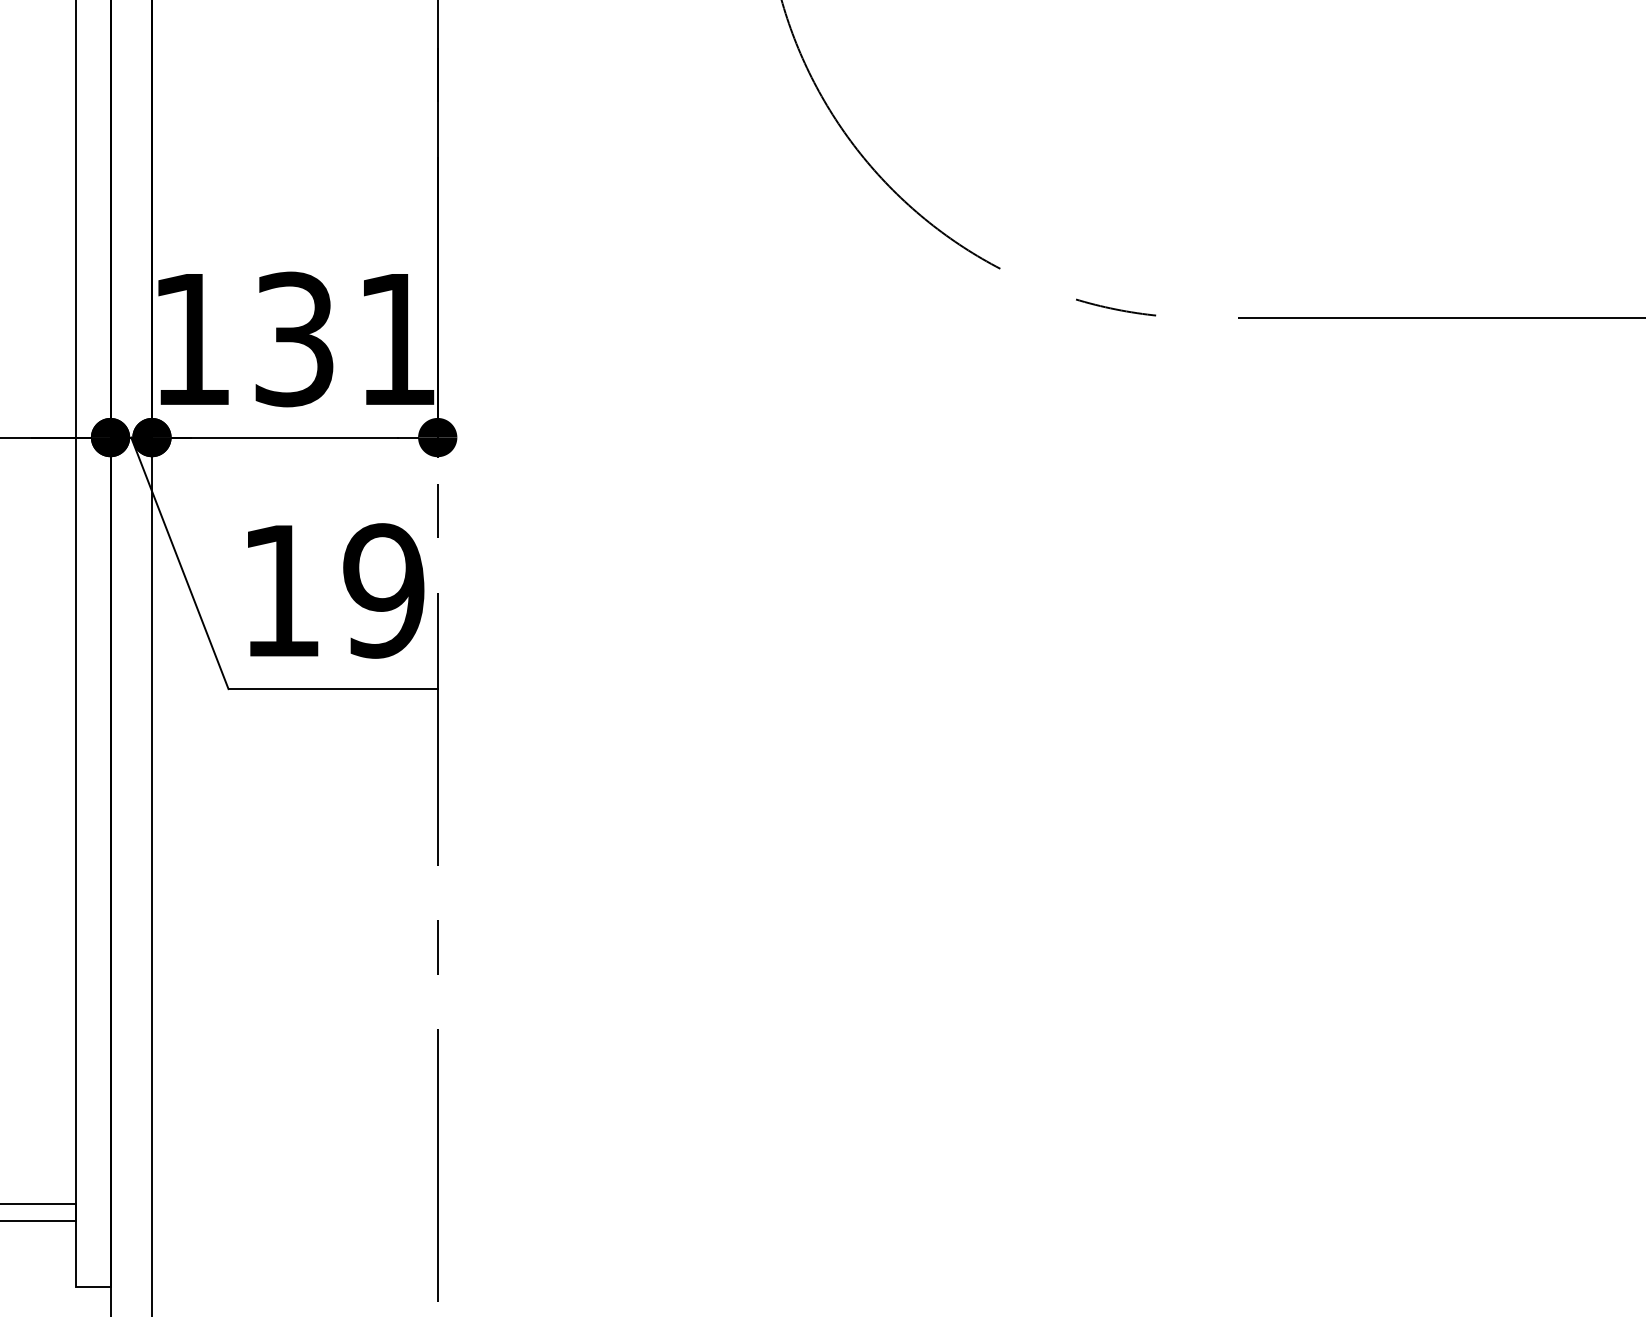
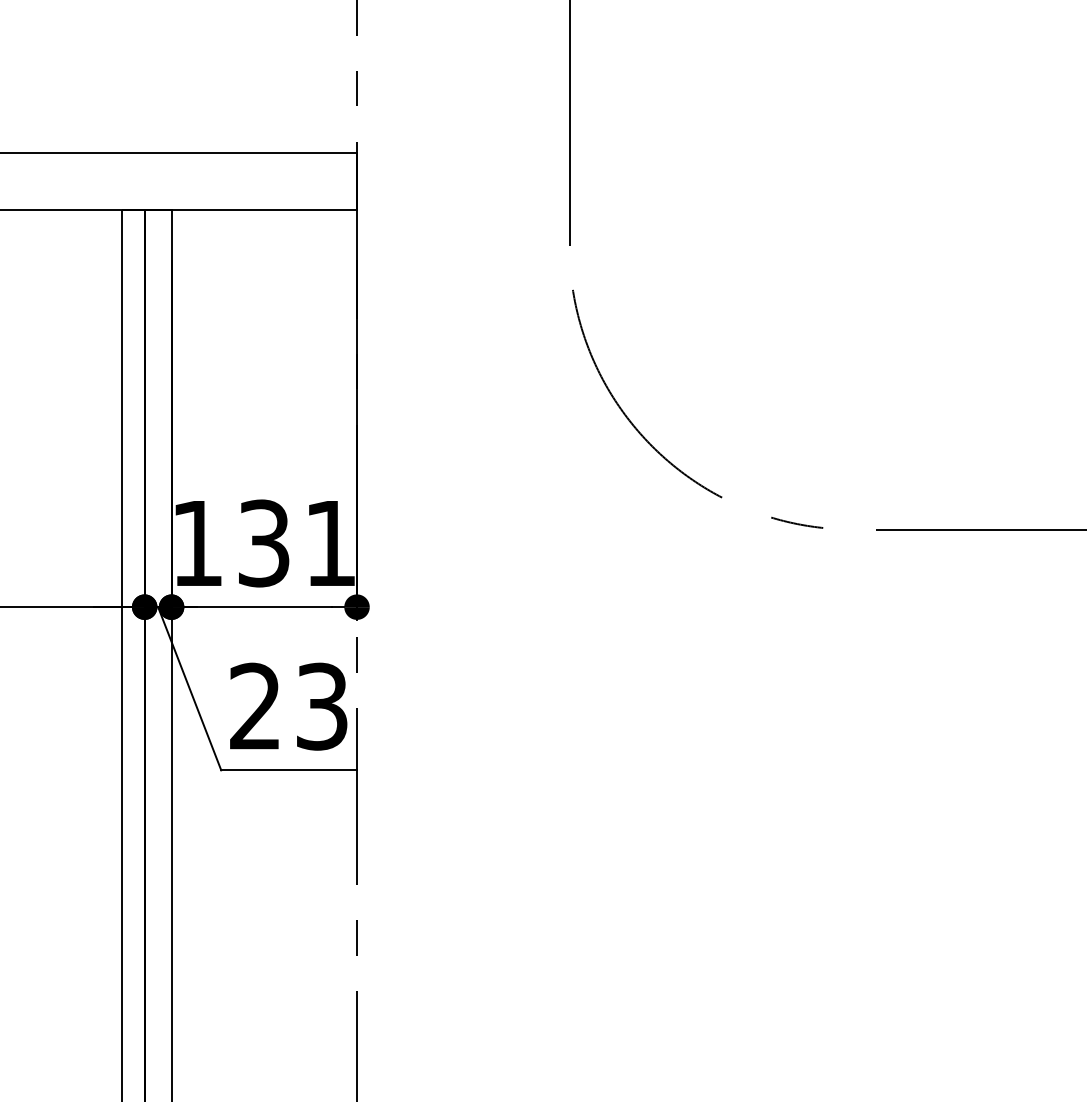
text: (333, 590) -> (289, 706), 19 -> 23

